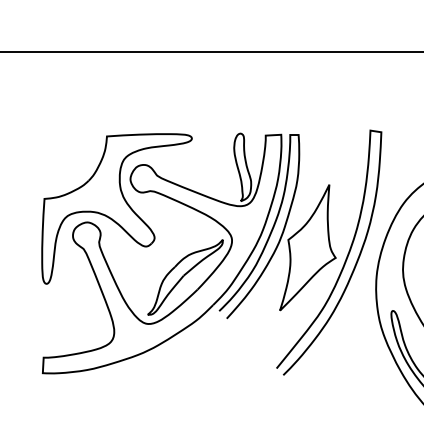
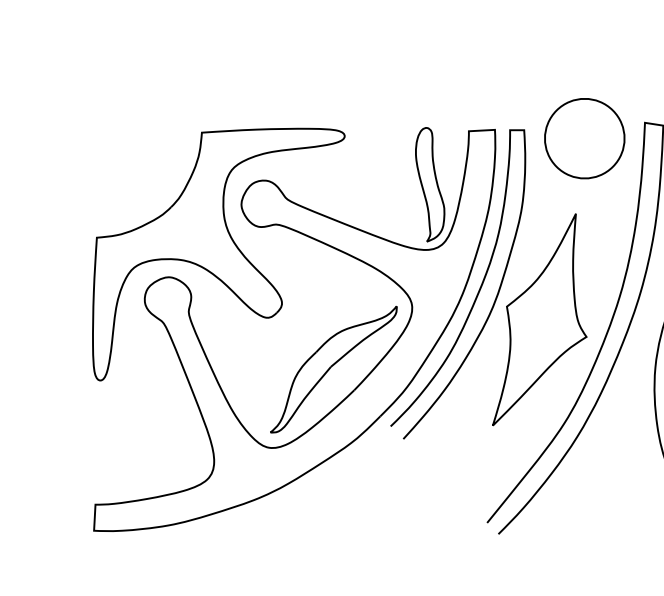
part: (334, 139) -> (584, 137), added

